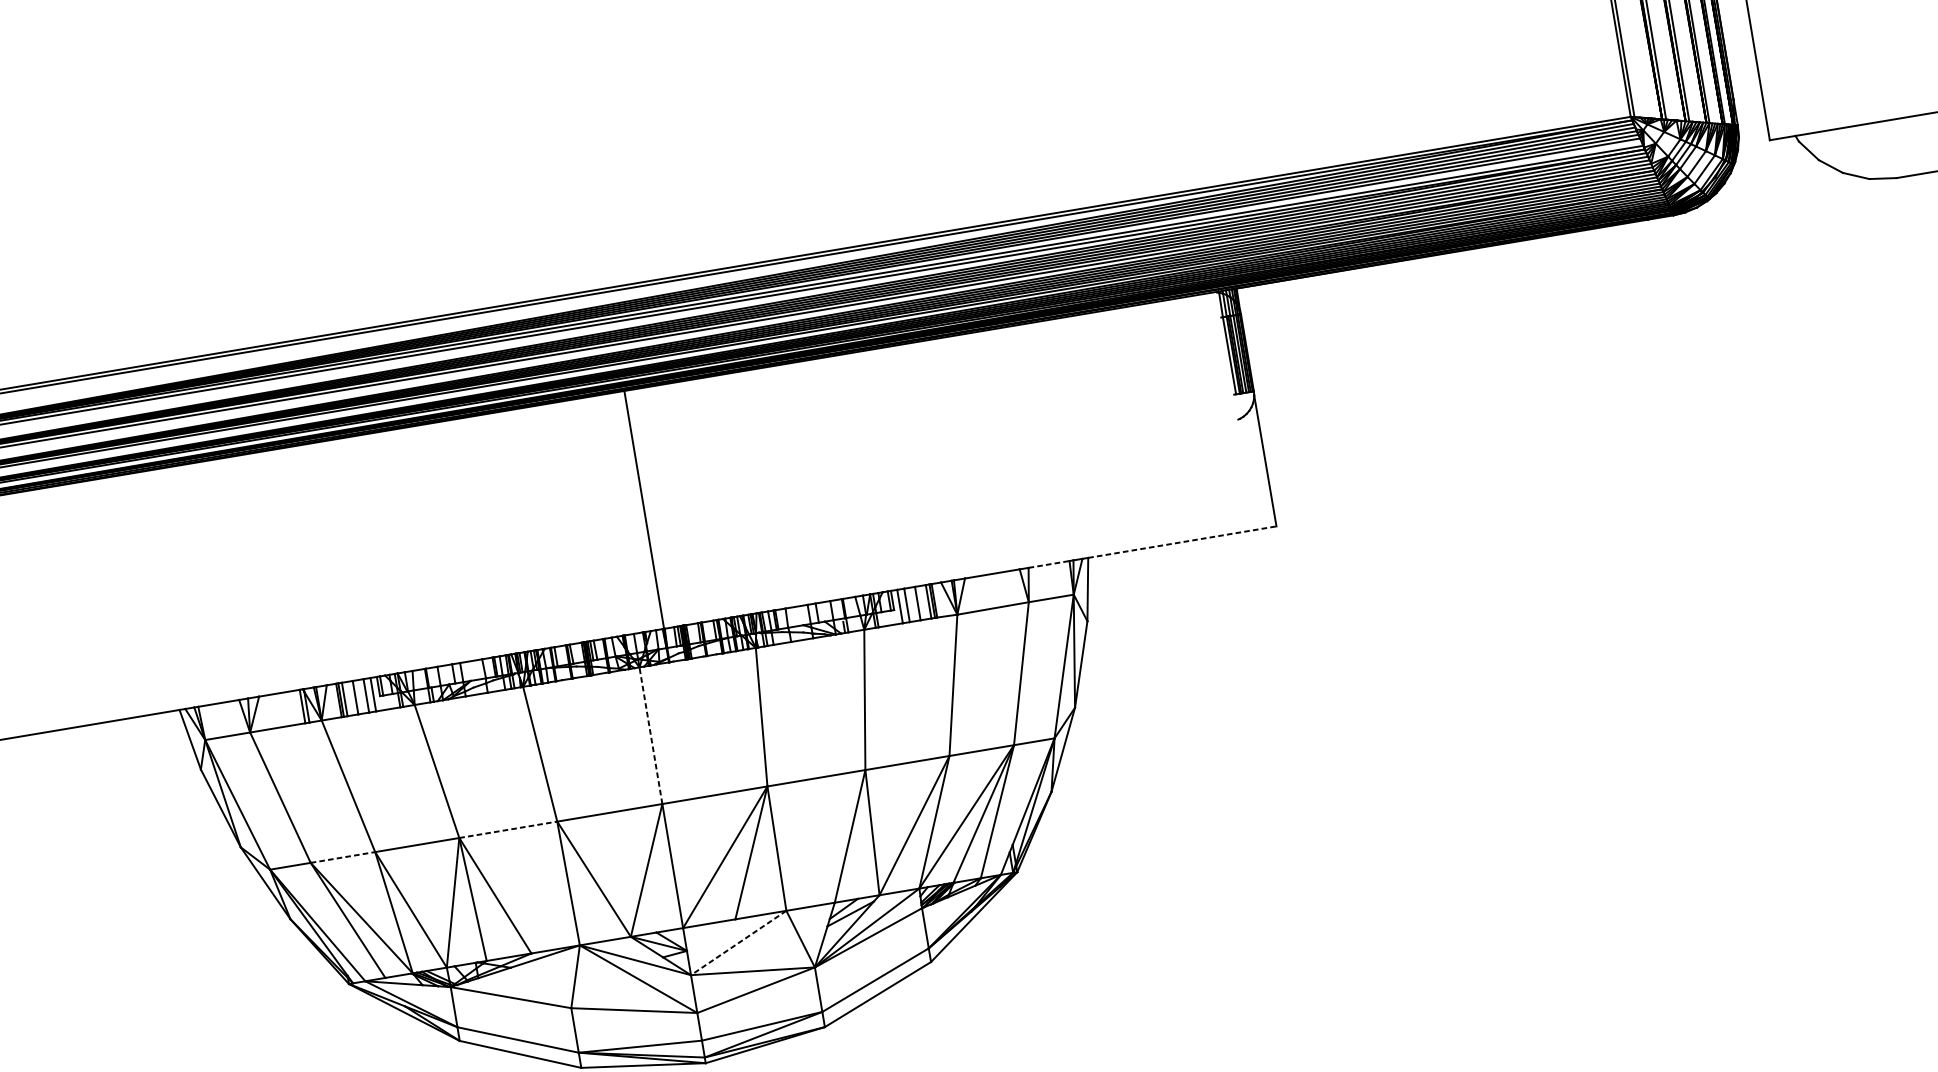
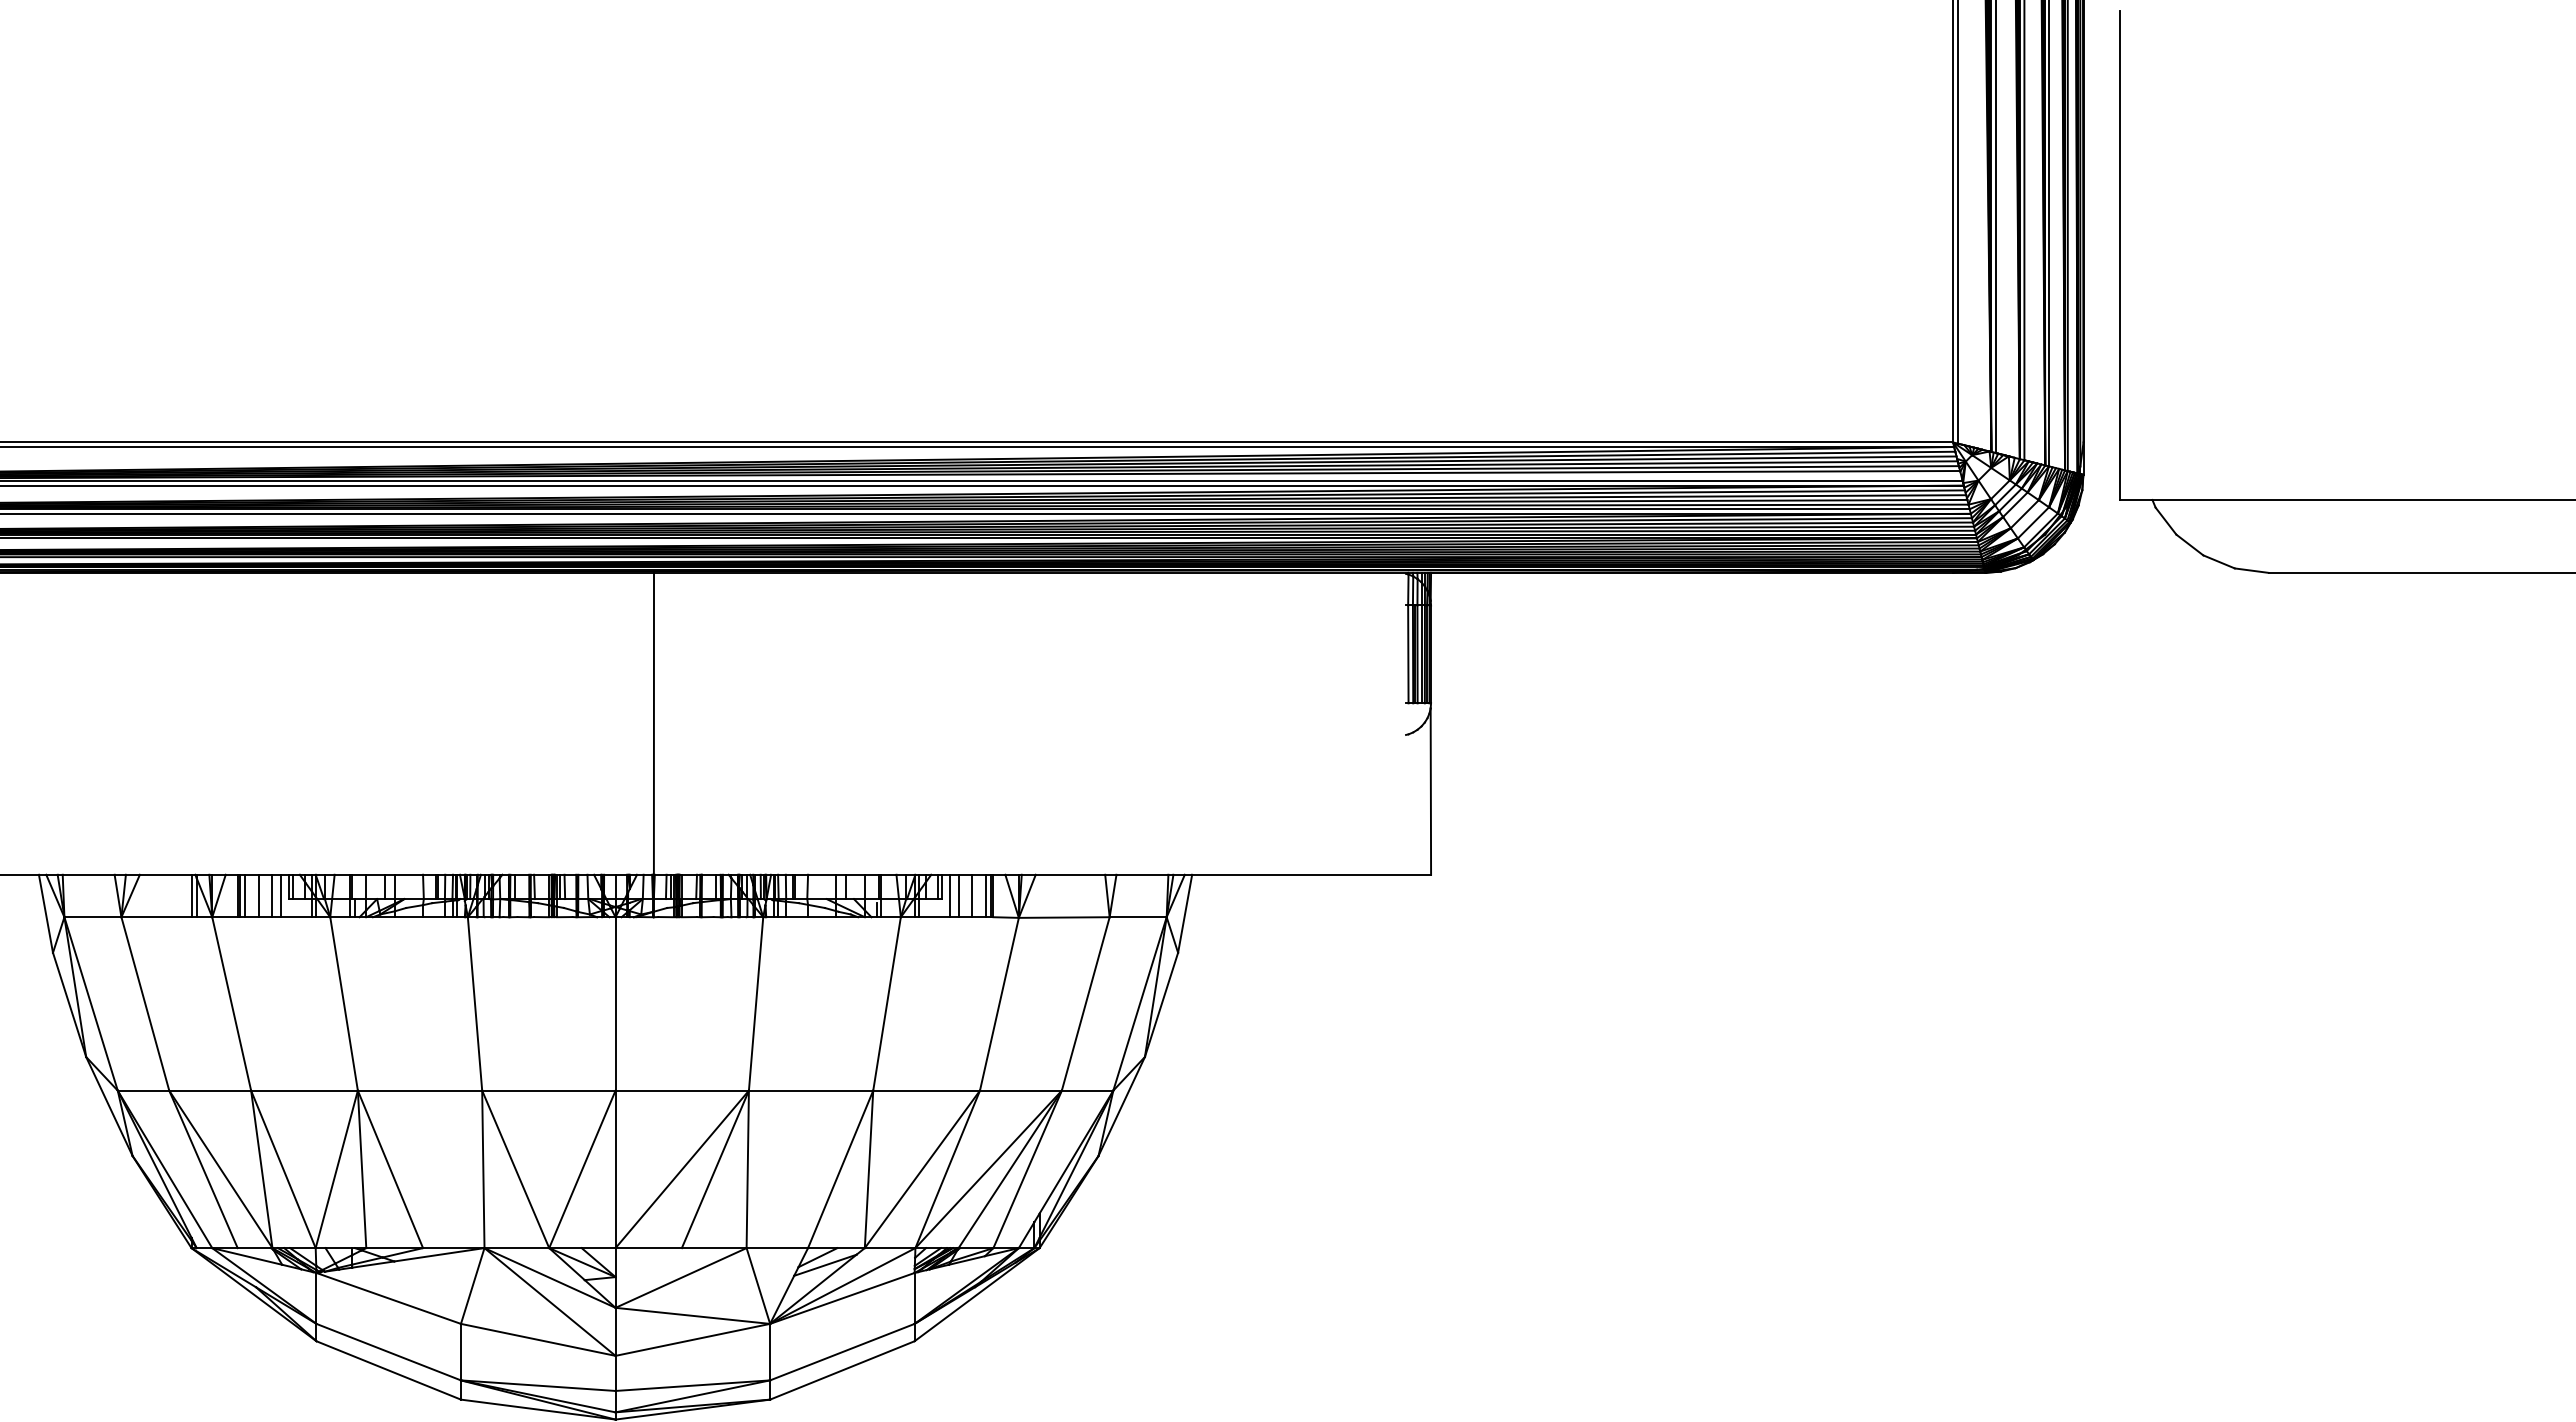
line: (1183, 541) -> (1312, 874), dashed -> solid
line: (1049, 564) -> (1142, 874), dashed -> solid
line: (650, 735) -> (615, 1003), dashed -> solid
line: (508, 829) -> (420, 1090), dashed -> solid
line: (343, 857) -> (210, 1090), dashed -> solid
line: (738, 943) -> (680, 1278), dashed -> solid

